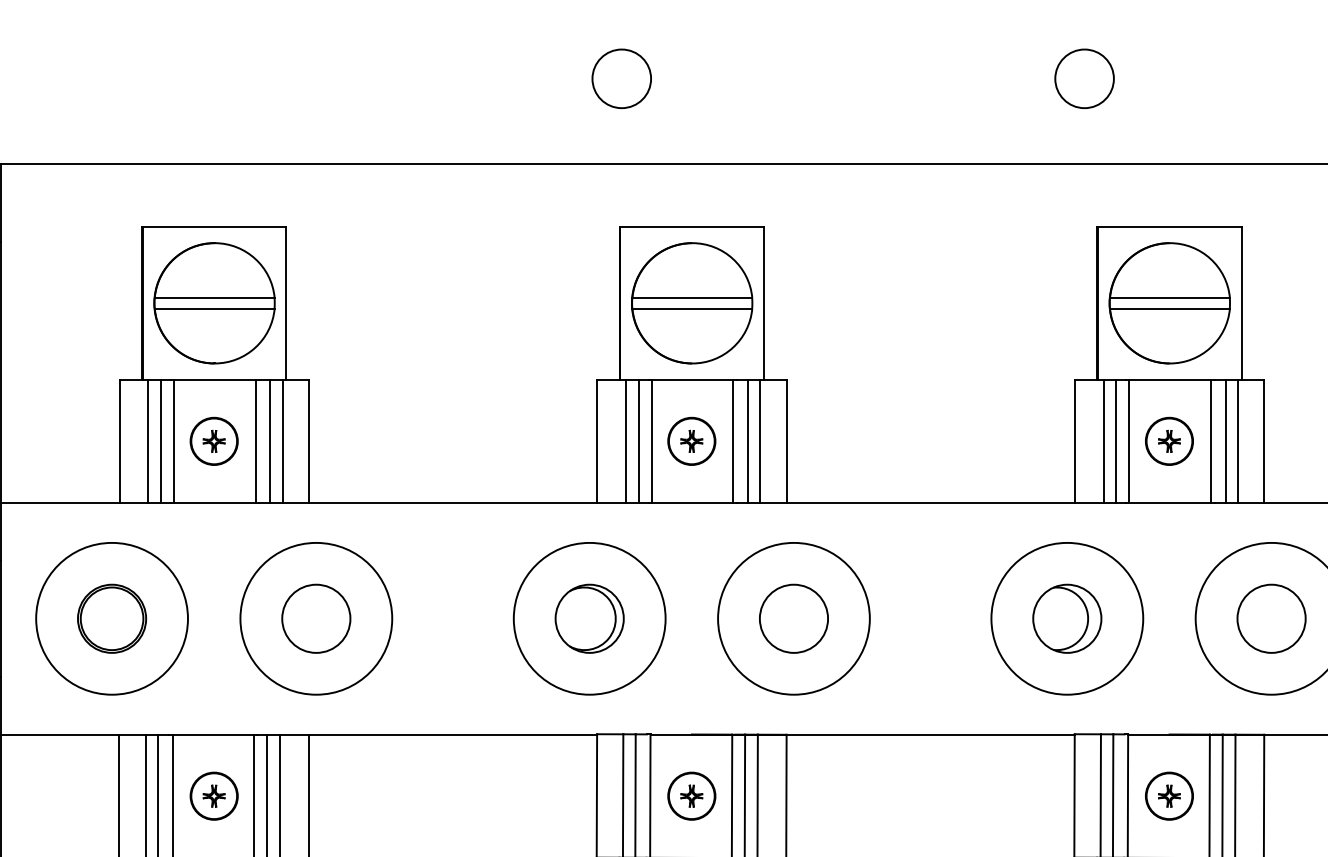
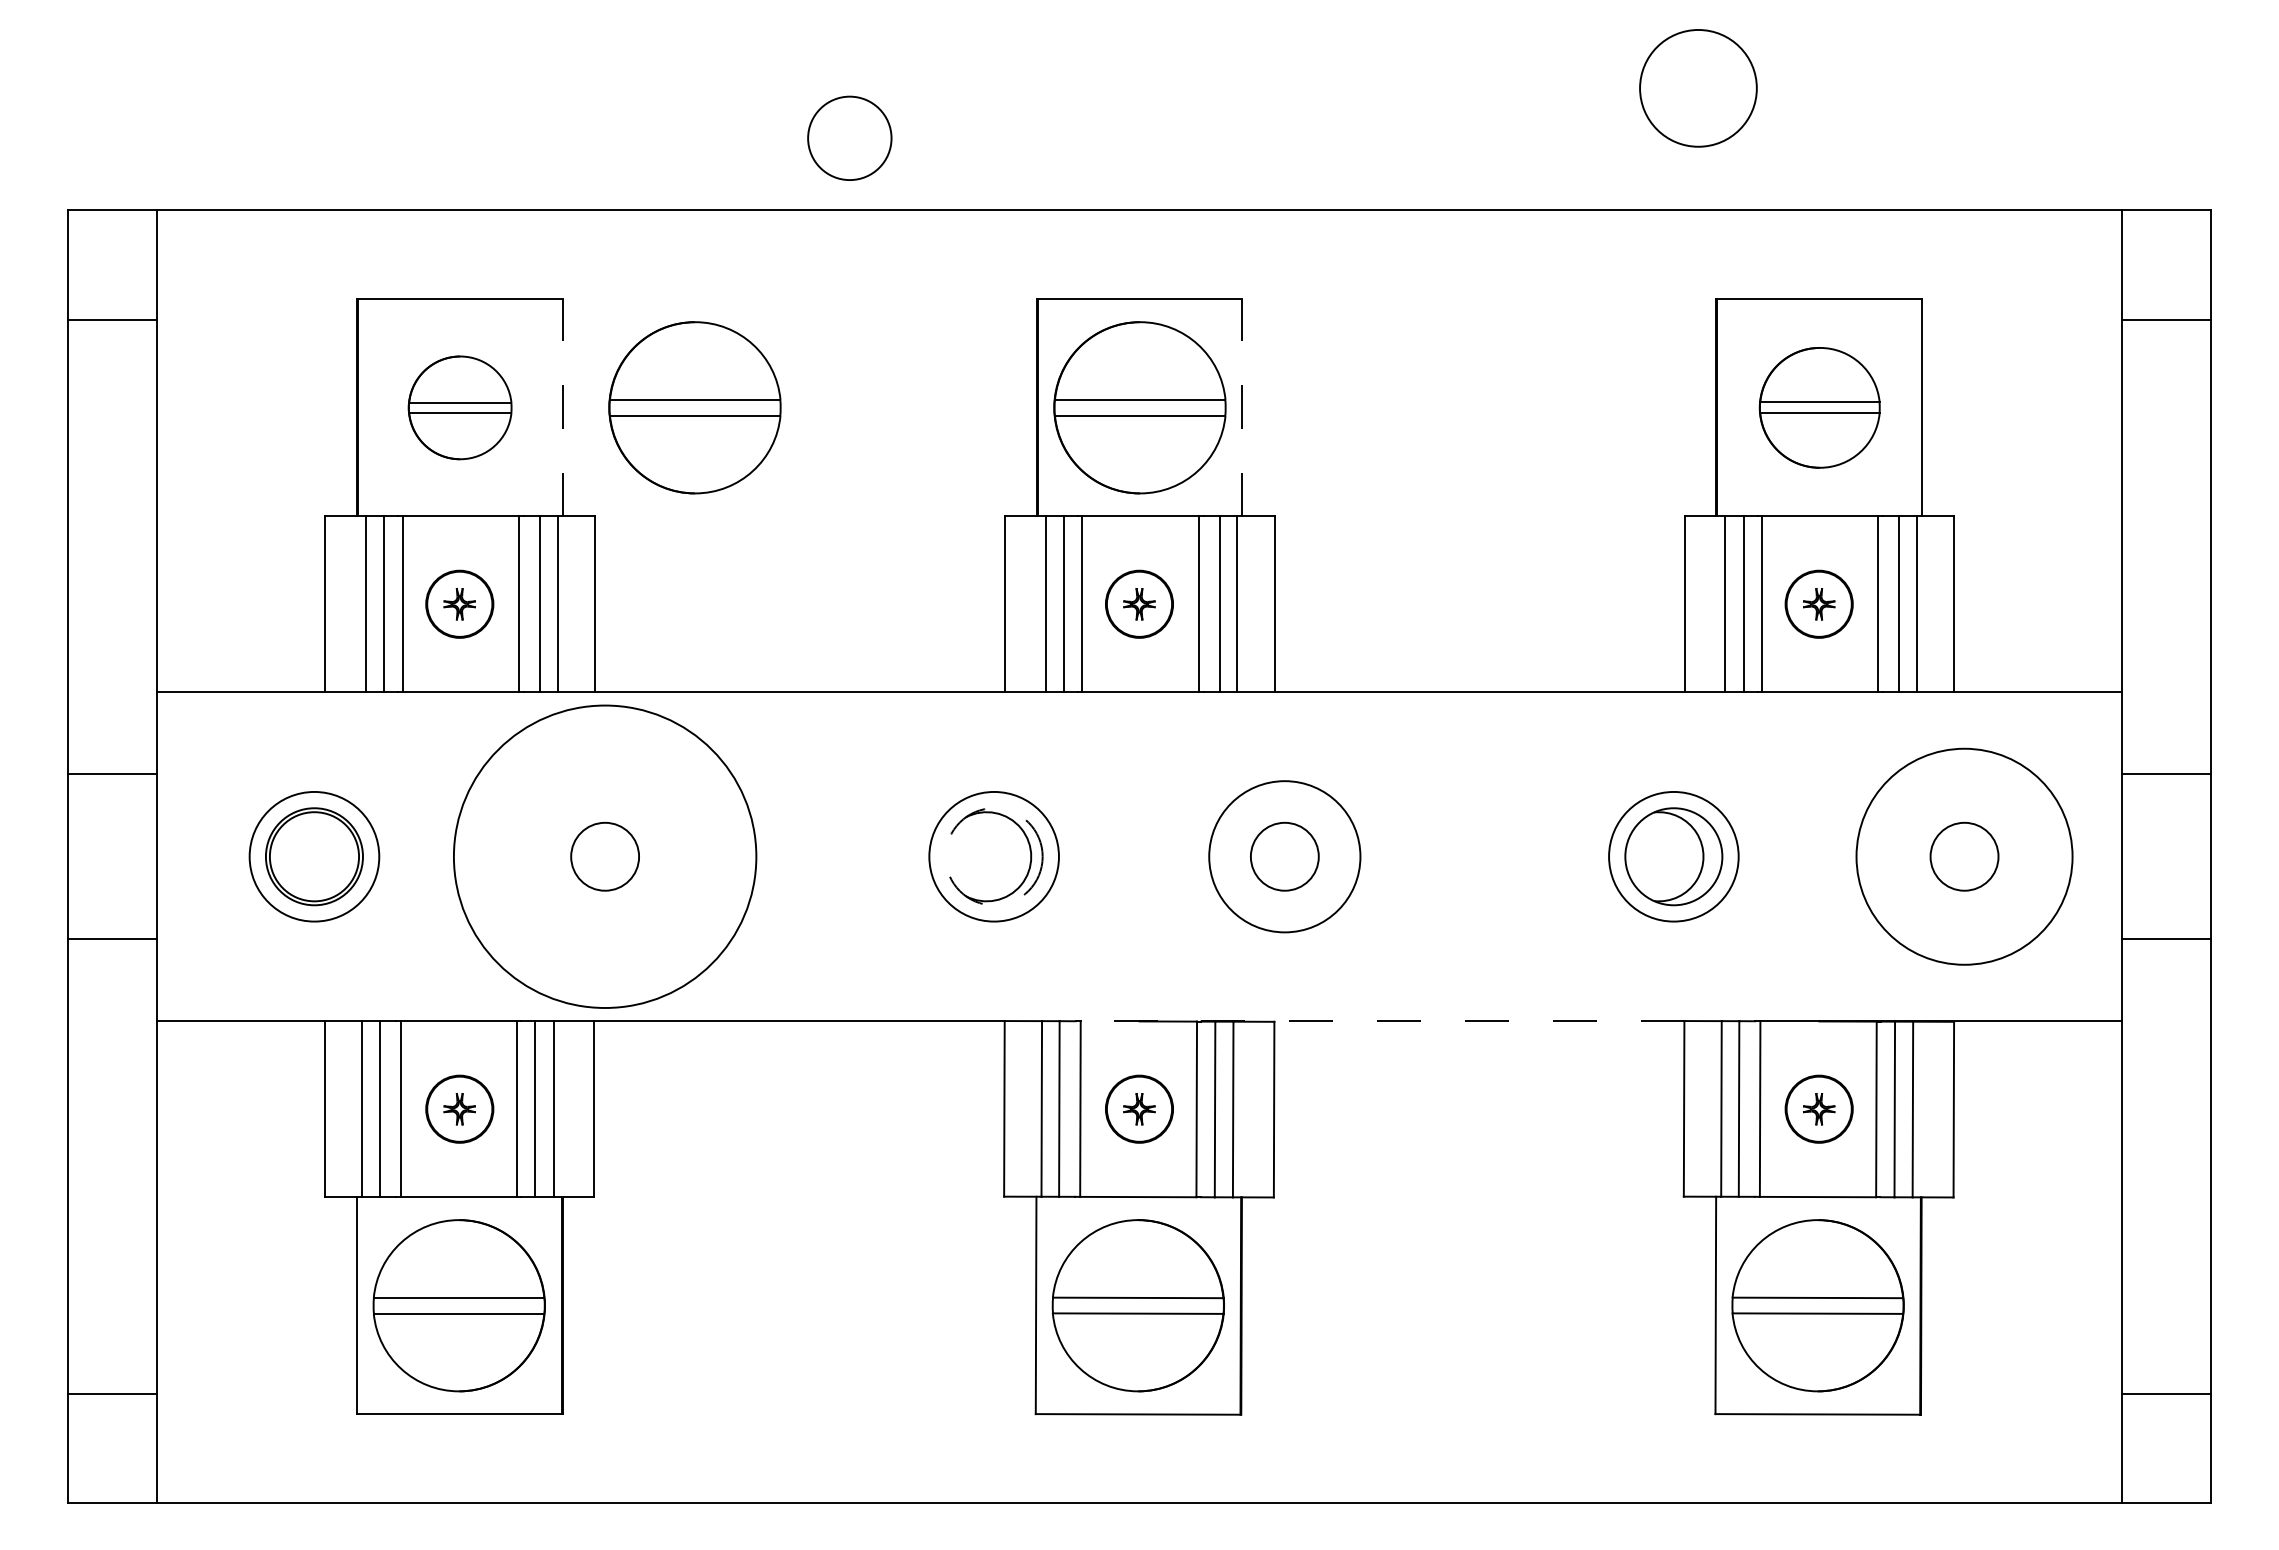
circle: (621, 78) -> (849, 137), moved
circle: (1084, 78) -> (1698, 88), size x1.4
part: (213, 303) -> (459, 407), size x0.6
line: (286, 303) -> (562, 407), solid -> dashed
part: (379, 303) -> (694, 407), added
line: (764, 303) -> (1242, 407), solid -> dashed
part: (1169, 303) -> (1819, 407), size x0.7
circle: (112, 618) -> (314, 856), size x0.6
circle: (315, 618) -> (604, 856), size x0.7
circle: (316, 618) -> (605, 856), size x1.4
circle: (589, 618) -> (993, 856), solid -> dashed
circle: (589, 618) -> (994, 856), size x0.6
circle: (793, 618) -> (1284, 856), size x0.7
circle: (793, 618) -> (1284, 856), size x0.7
circle: (1067, 618) -> (1673, 856), size x0.6
circle: (1271, 618) -> (1964, 856), size x0.7
line: (862, 734) -> (1382, 1021), solid -> dashed

